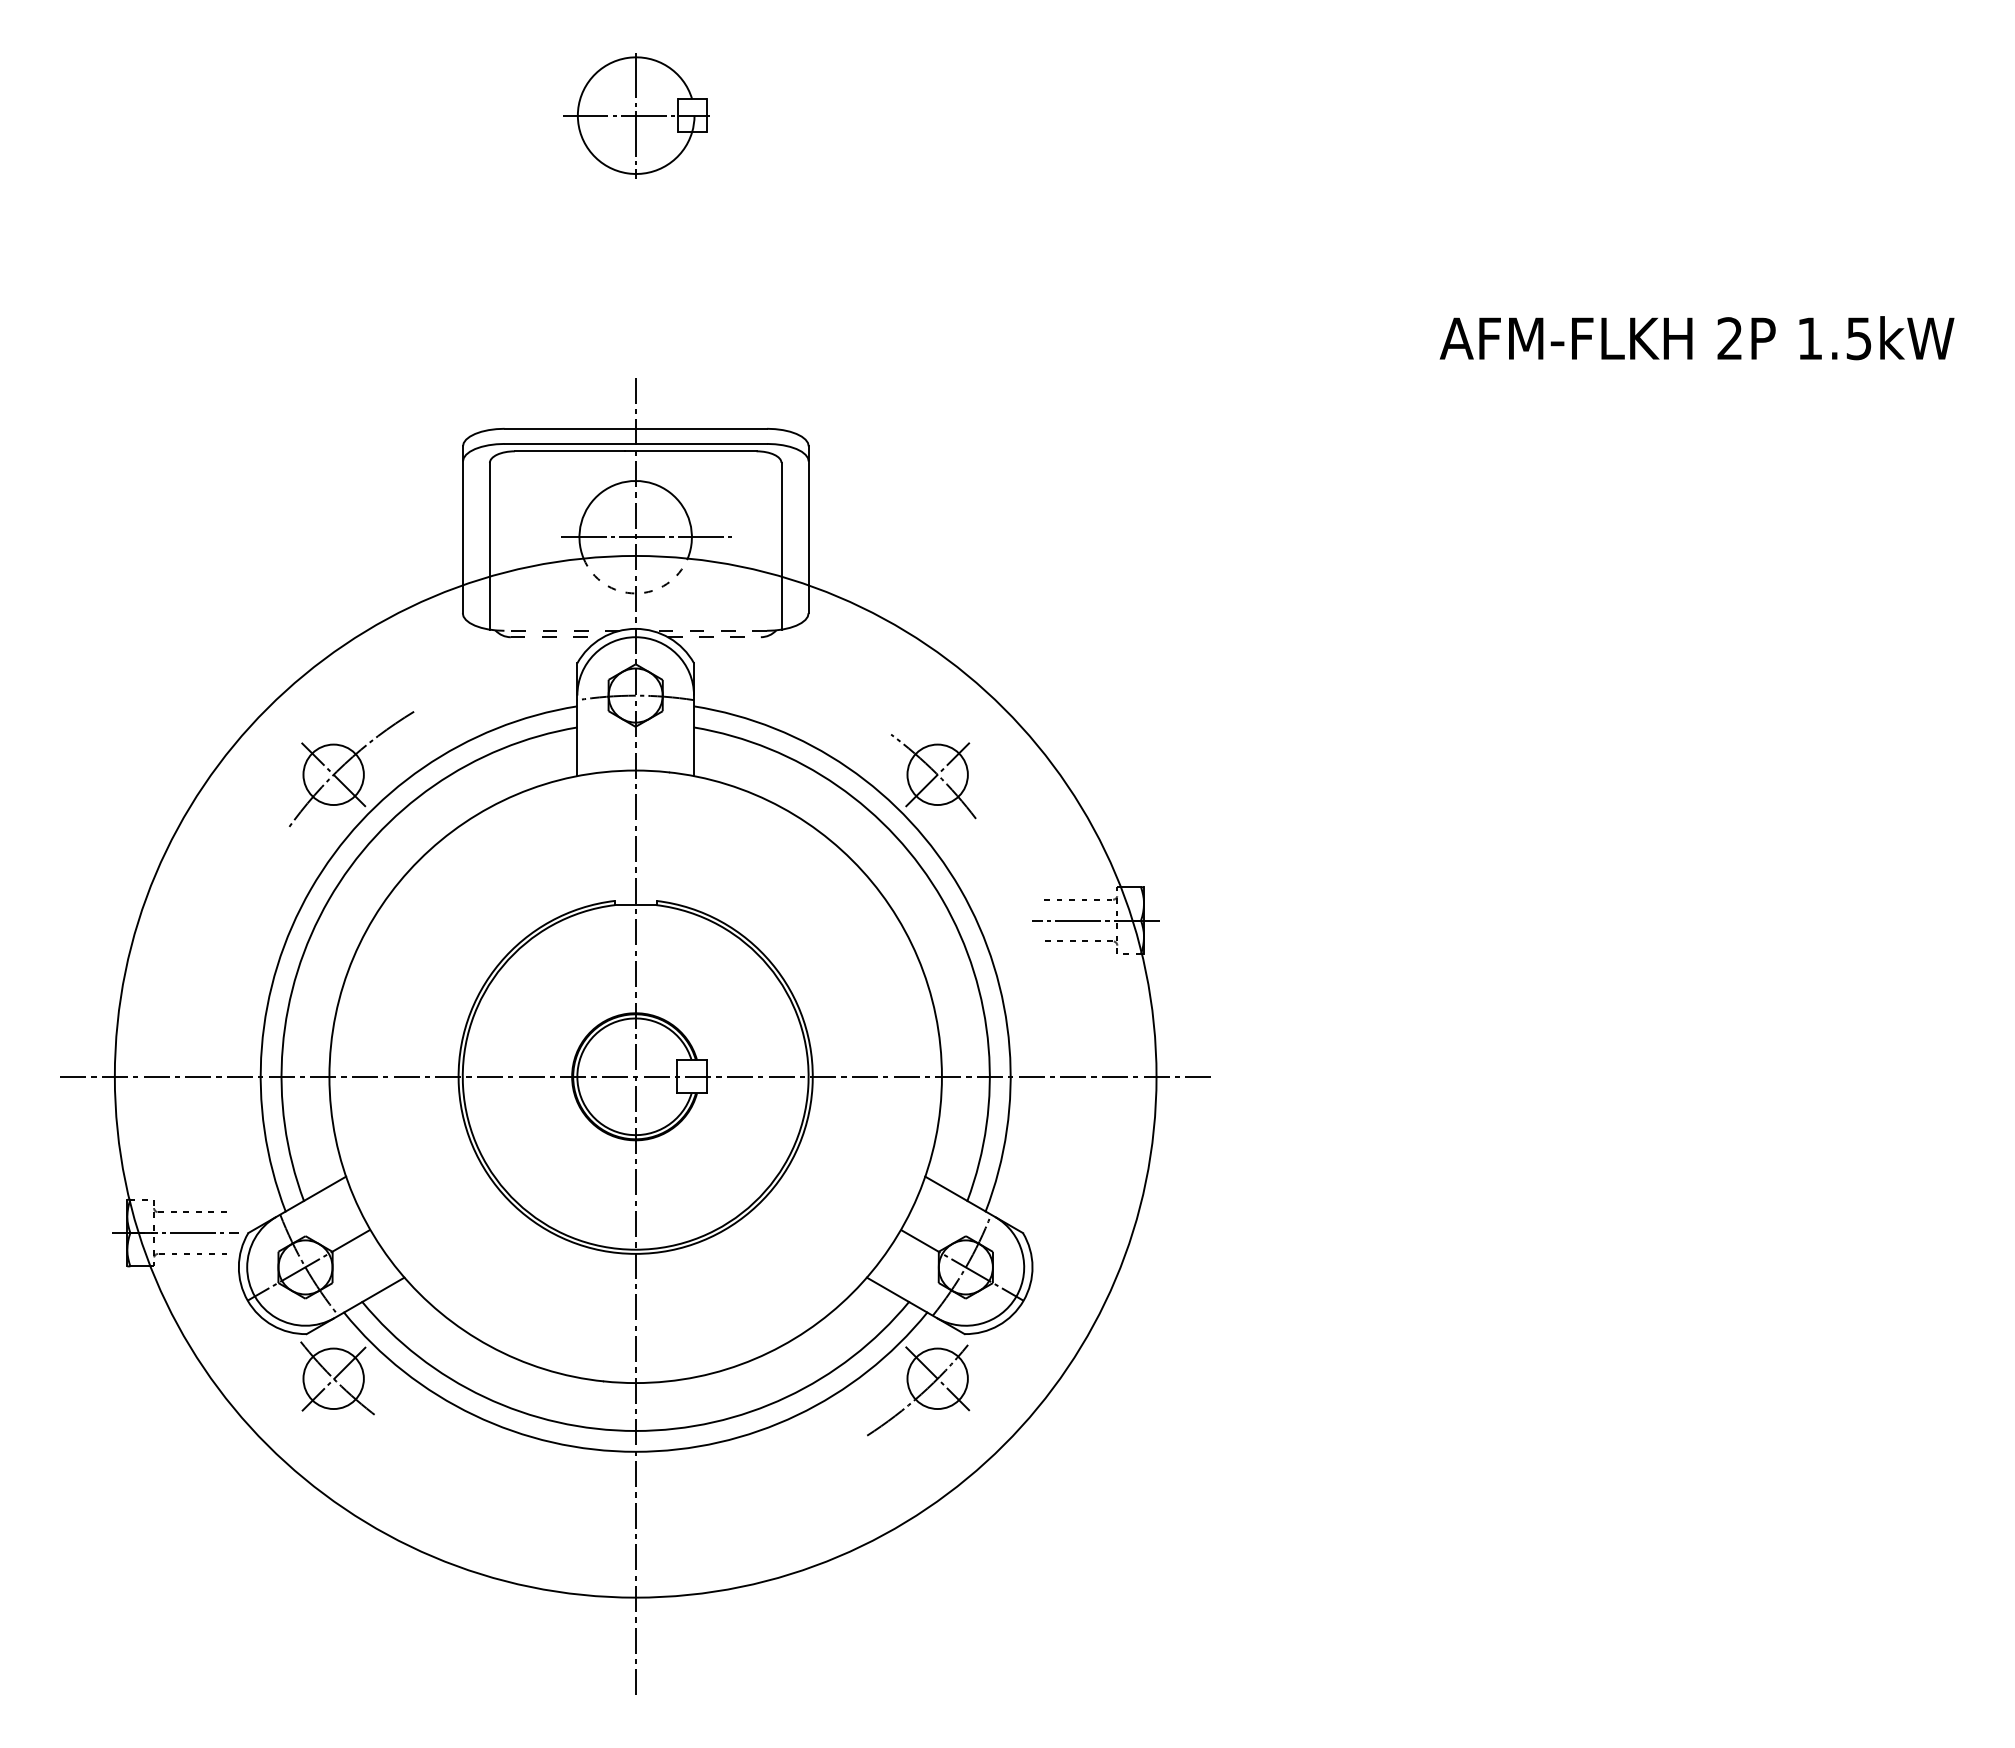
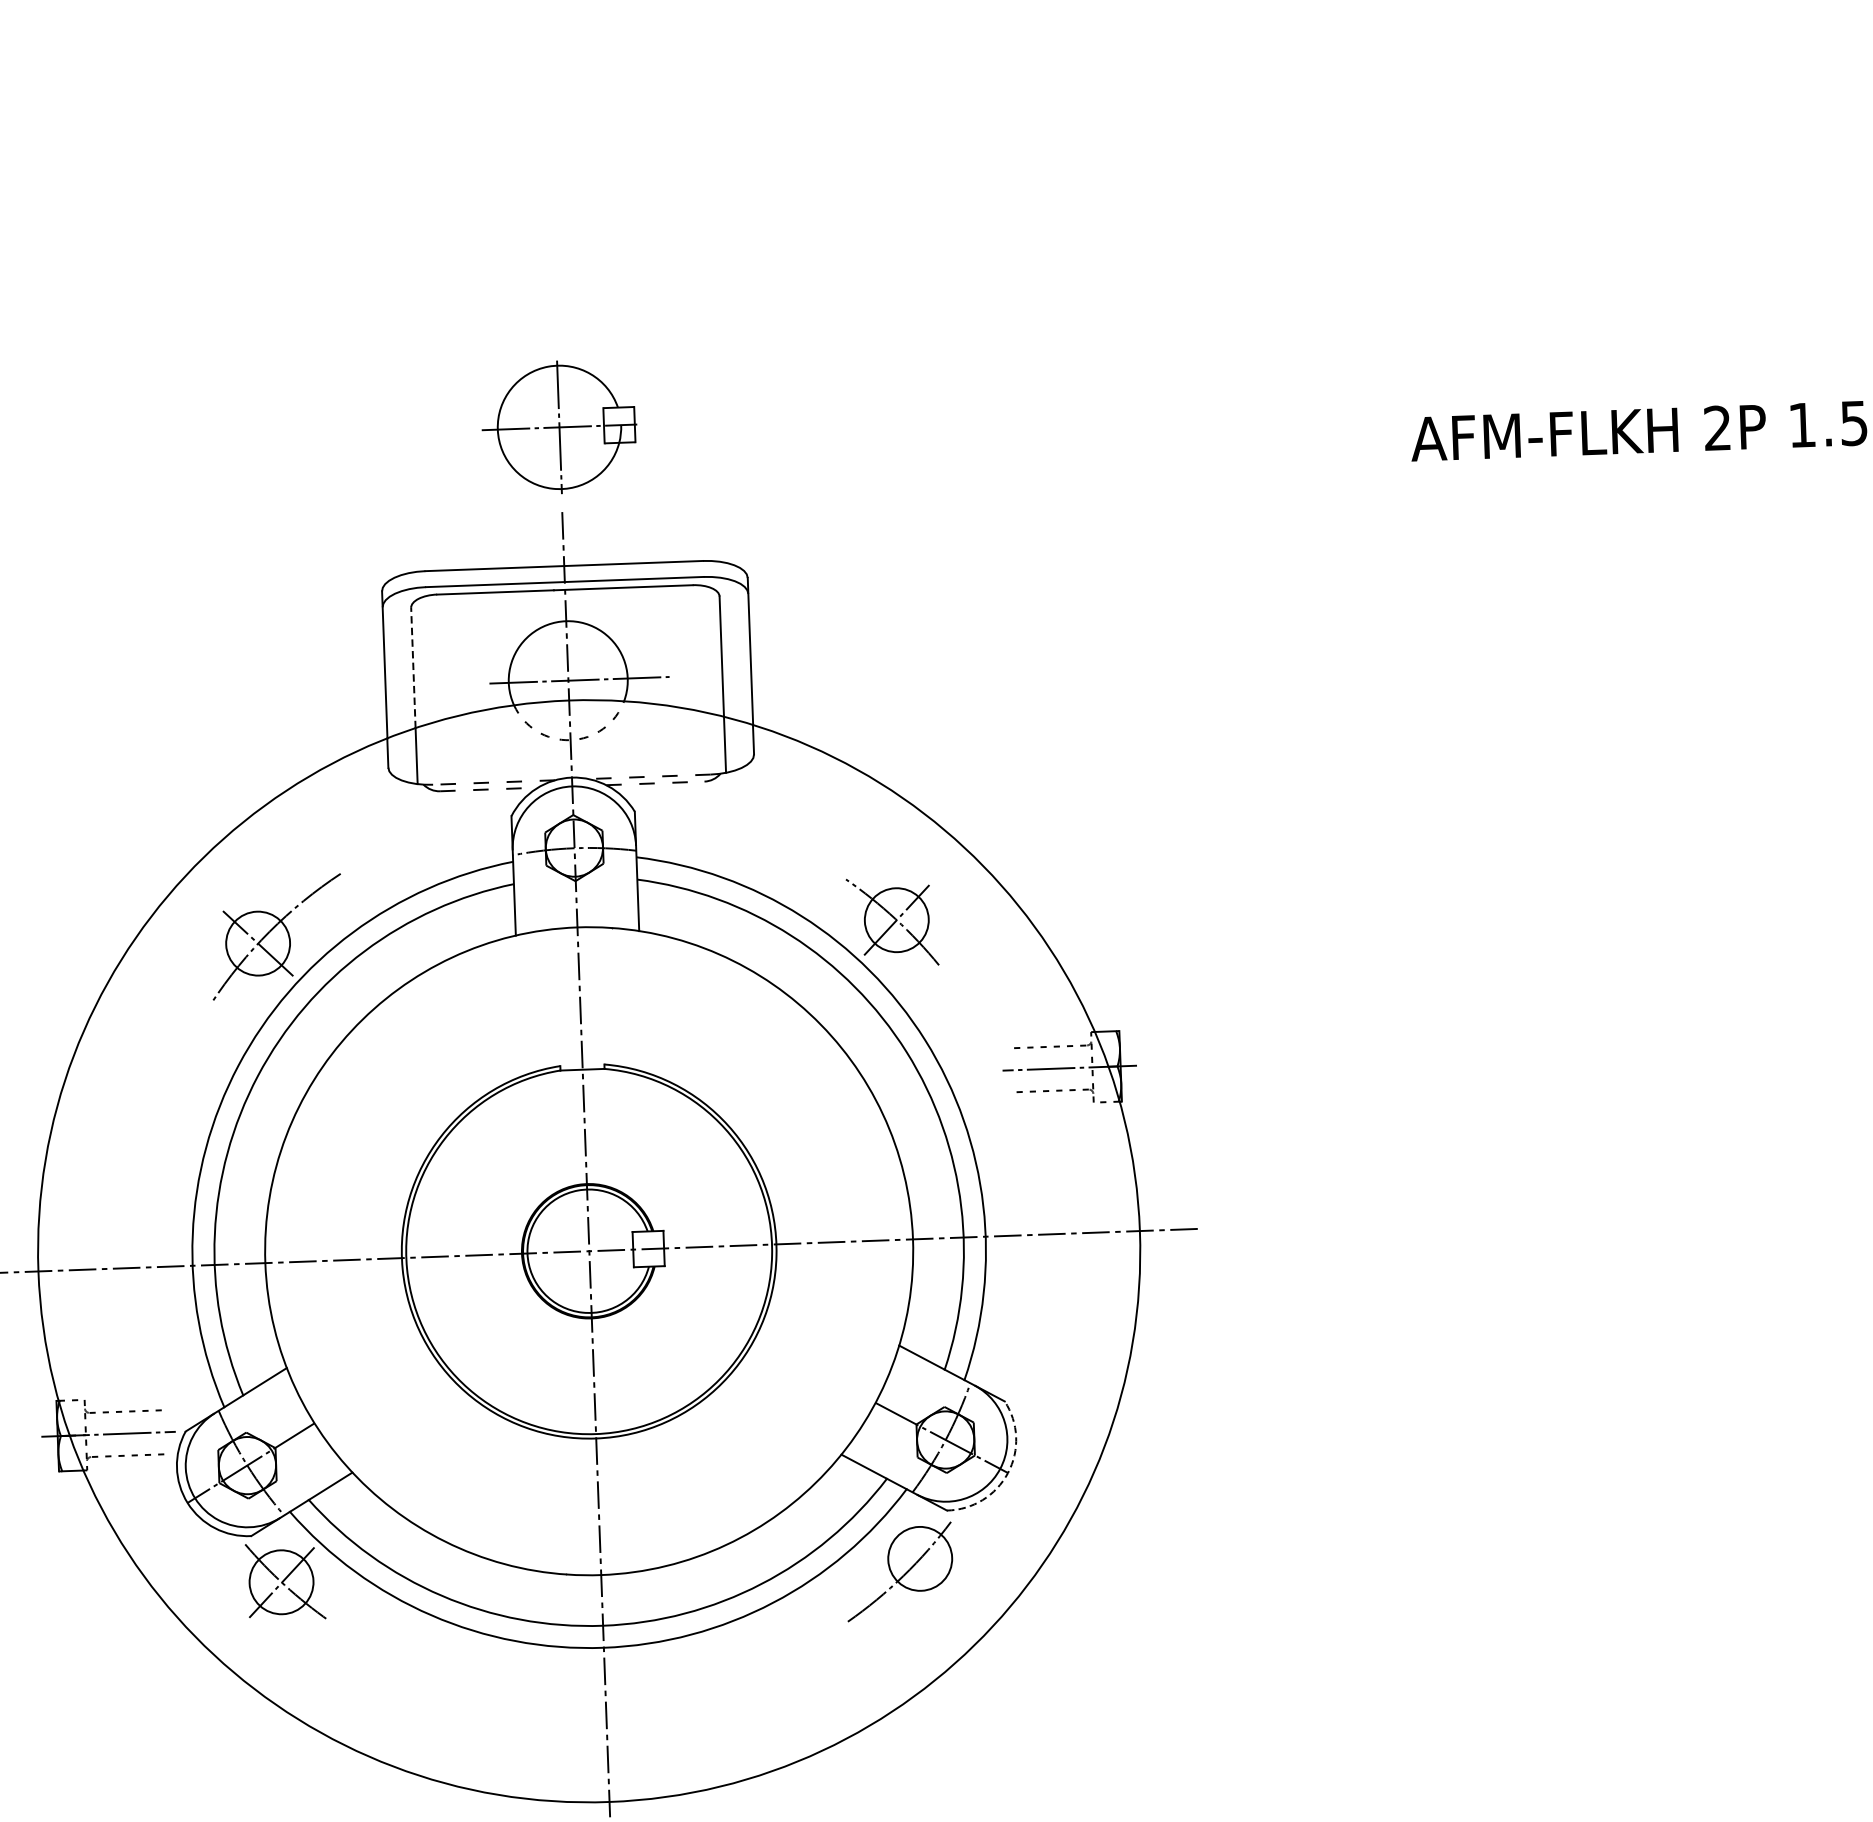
part: (636, 115) -> (559, 427), moved
line: (489, 519) -> (412, 667), solid -> dashed
arc: (1023, 1300) -> (1007, 1472), solid -> dashed
line: (937, 1378) -> (920, 1558), removed

